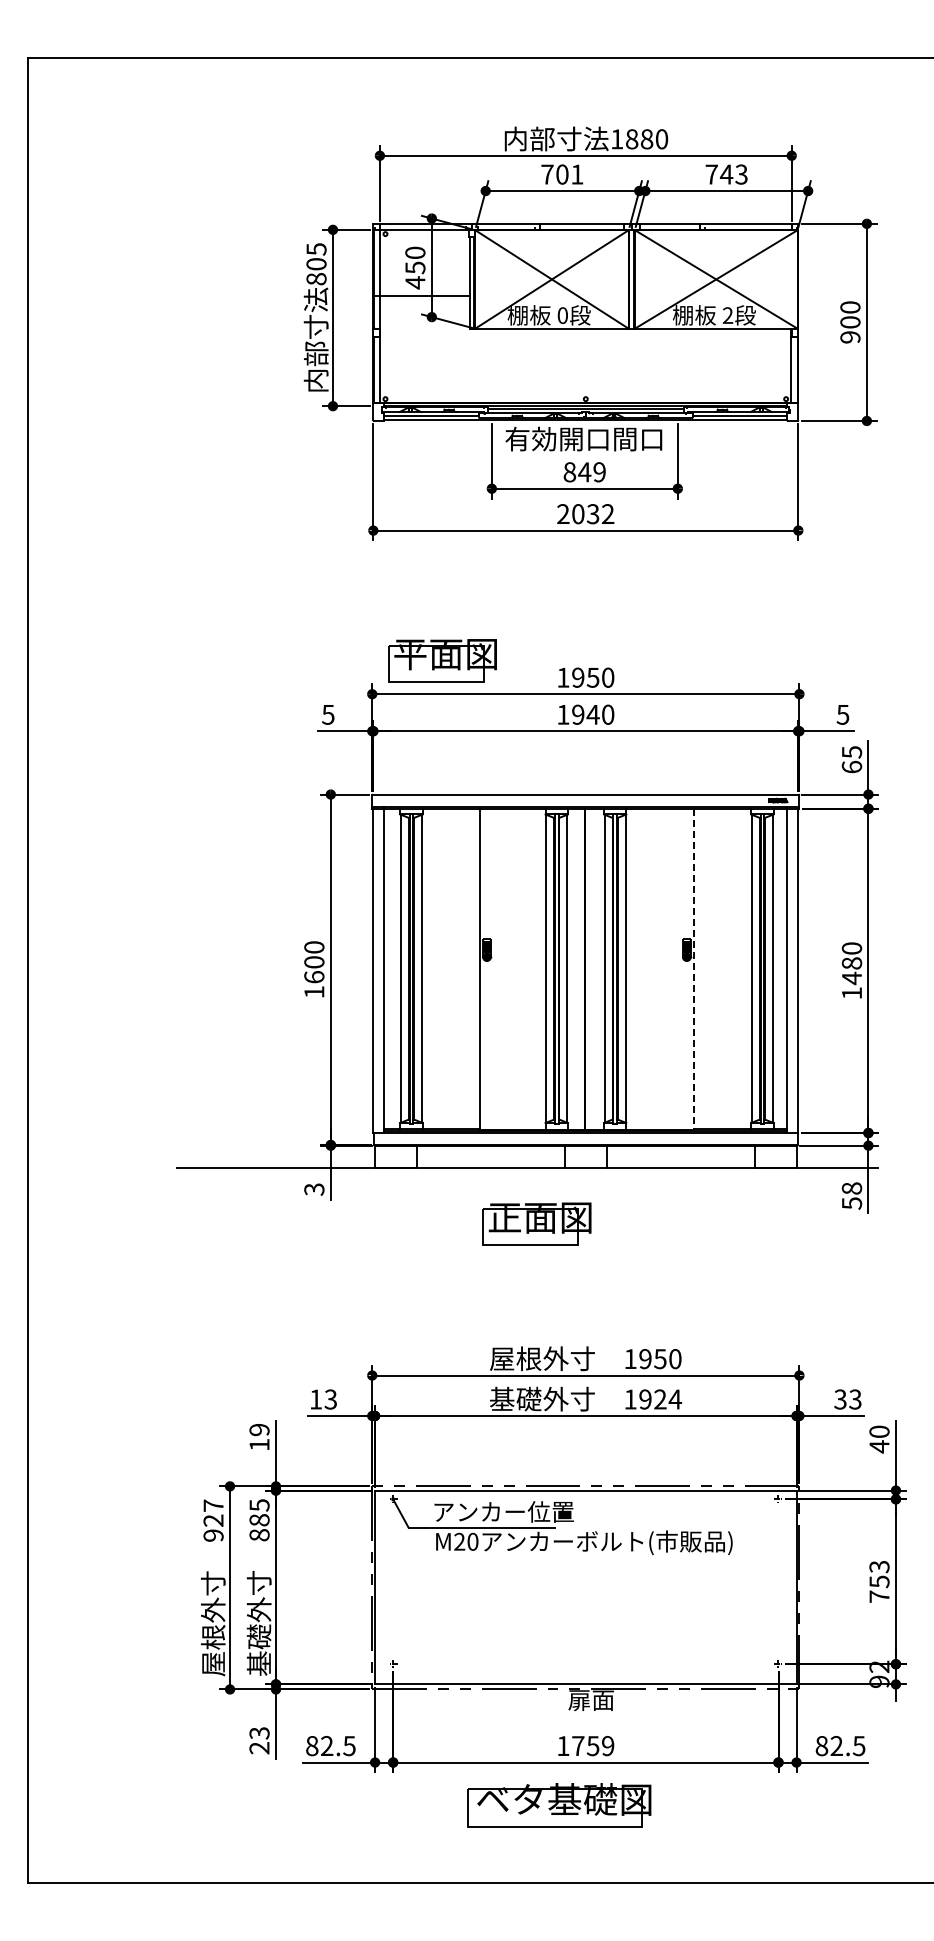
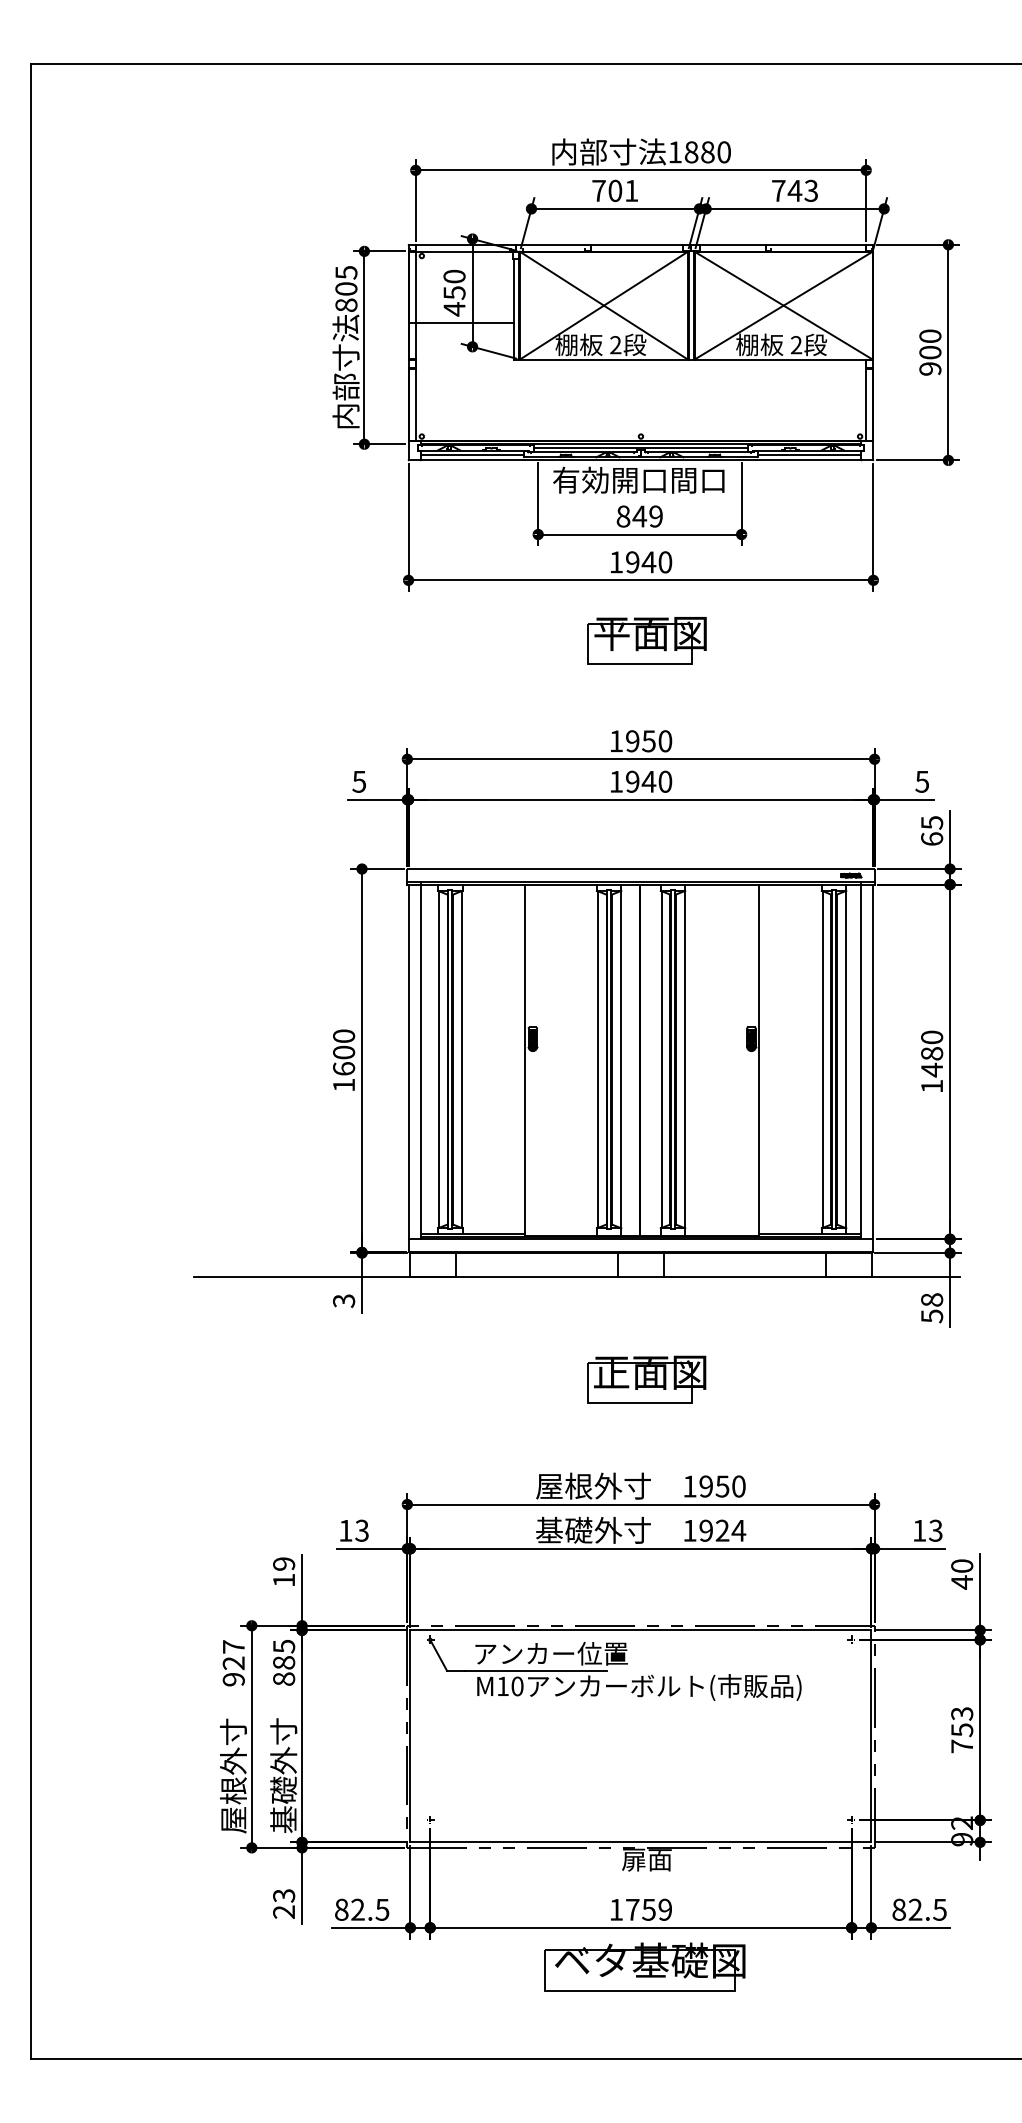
text: (562, 315) -> (615, 345), 0 -> 2
text: (585, 514) -> (640, 562), 2032 -> 1940
part: (442, 660) -> (647, 640), moved
line: (693, 969) -> (758, 1060), dashed -> solid
part: (536, 1223) -> (646, 1378), moved
text: (840, 1399) -> (919, 1530), 33 -> 13
text: (459, 1541) -> (502, 1686), M20 -> M10
part: (559, 1805) -> (644, 1967), moved

